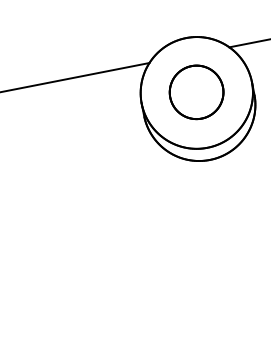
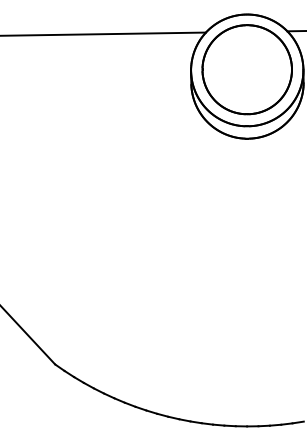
part: (195, 92) -> (246, 69), size x1.67

